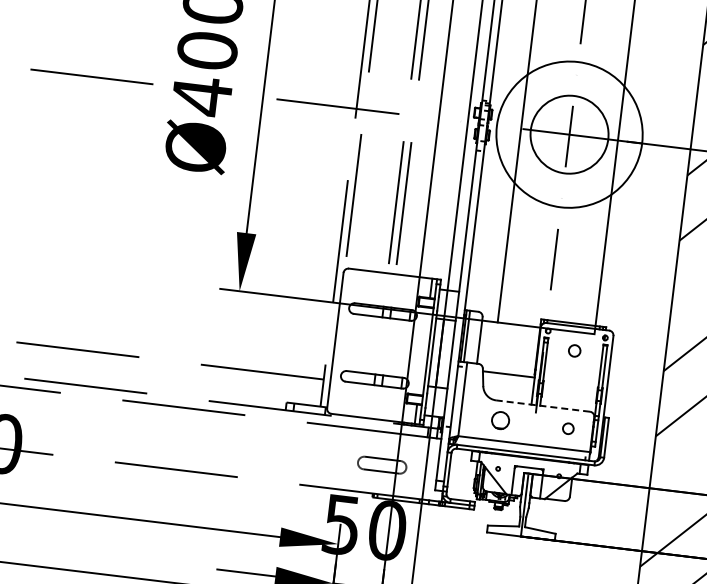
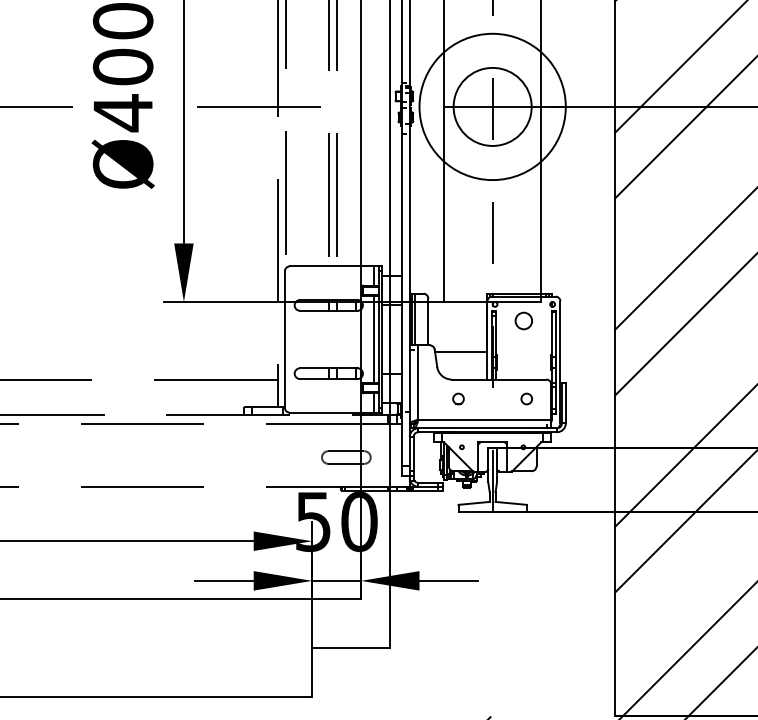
circle: (574, 350) -> (523, 320), size x1.43
line: (423, 351) -> (373, 339), added
line: (542, 405) -> (498, 379), dashed -> solid
part: (500, 420) -> (458, 398), size x0.62

